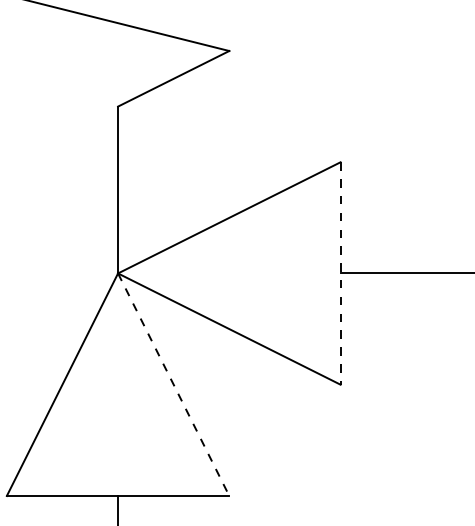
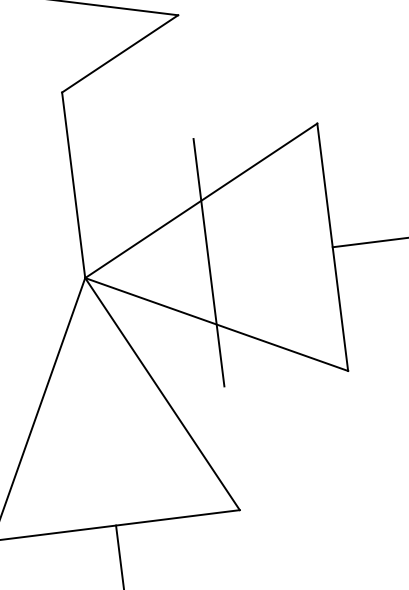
line: (229, 273) -> (209, 262), added
line: (340, 273) -> (332, 247), dashed -> solid
line: (173, 385) -> (162, 395), dashed -> solid

